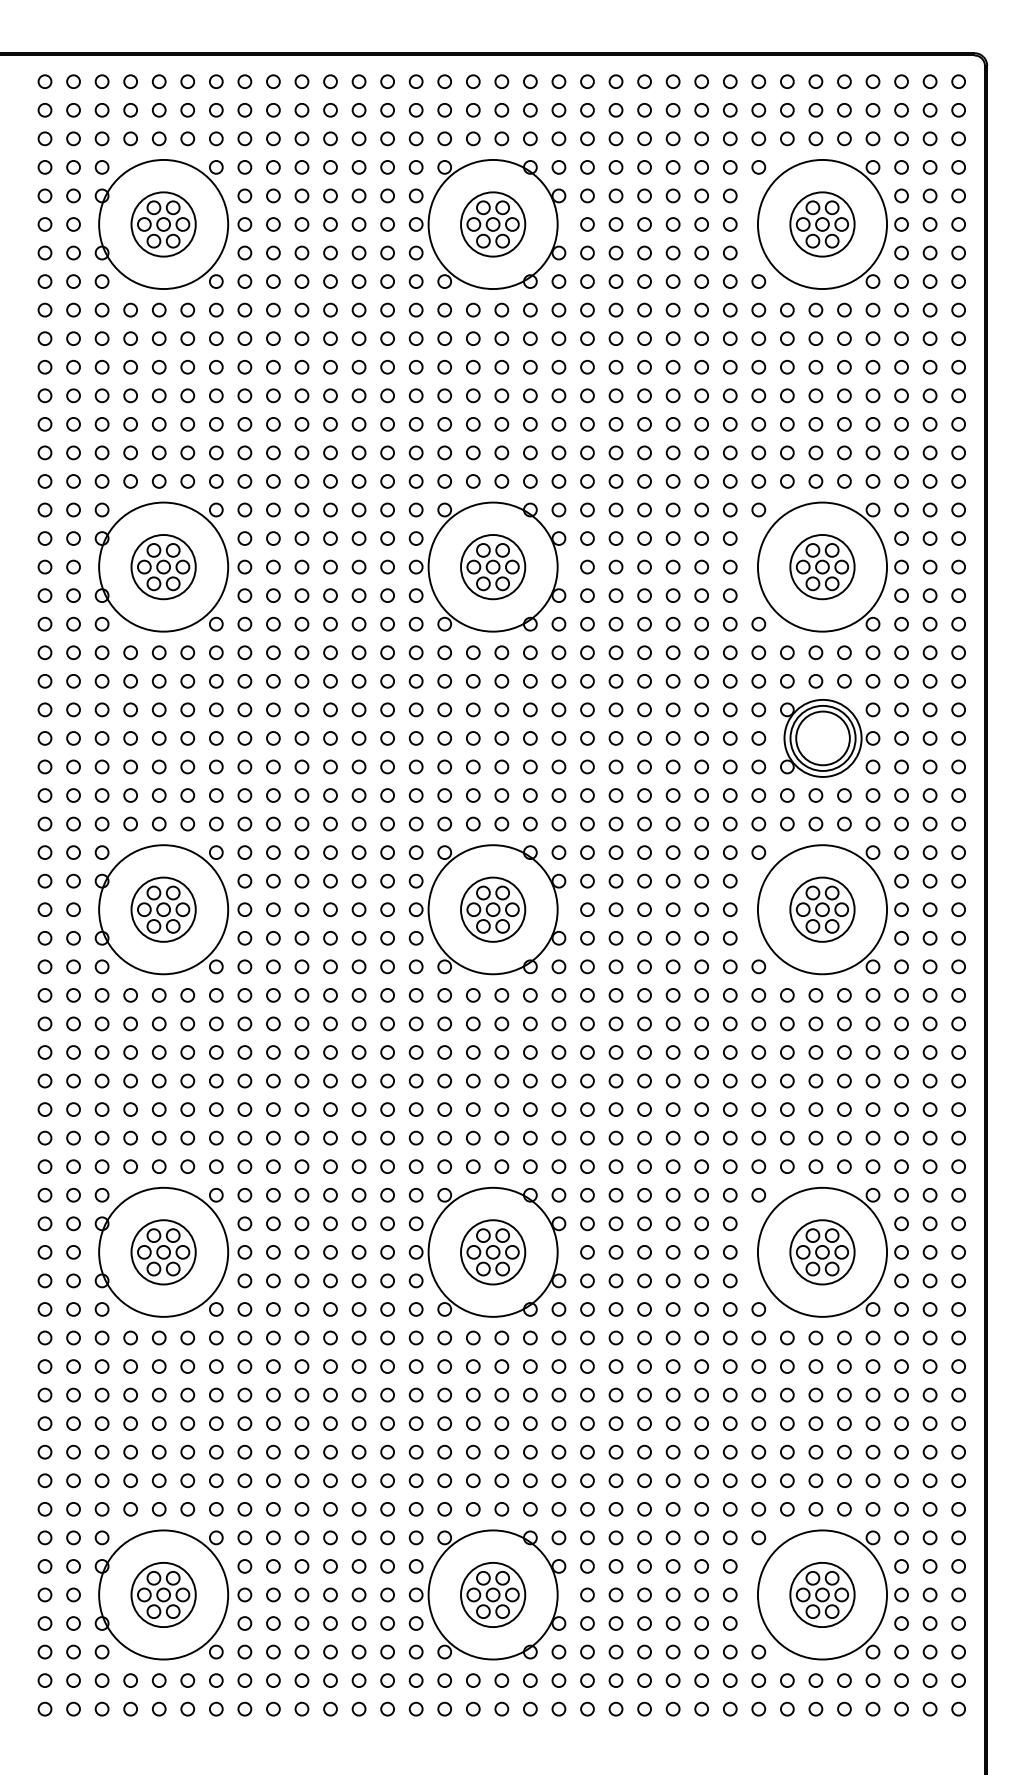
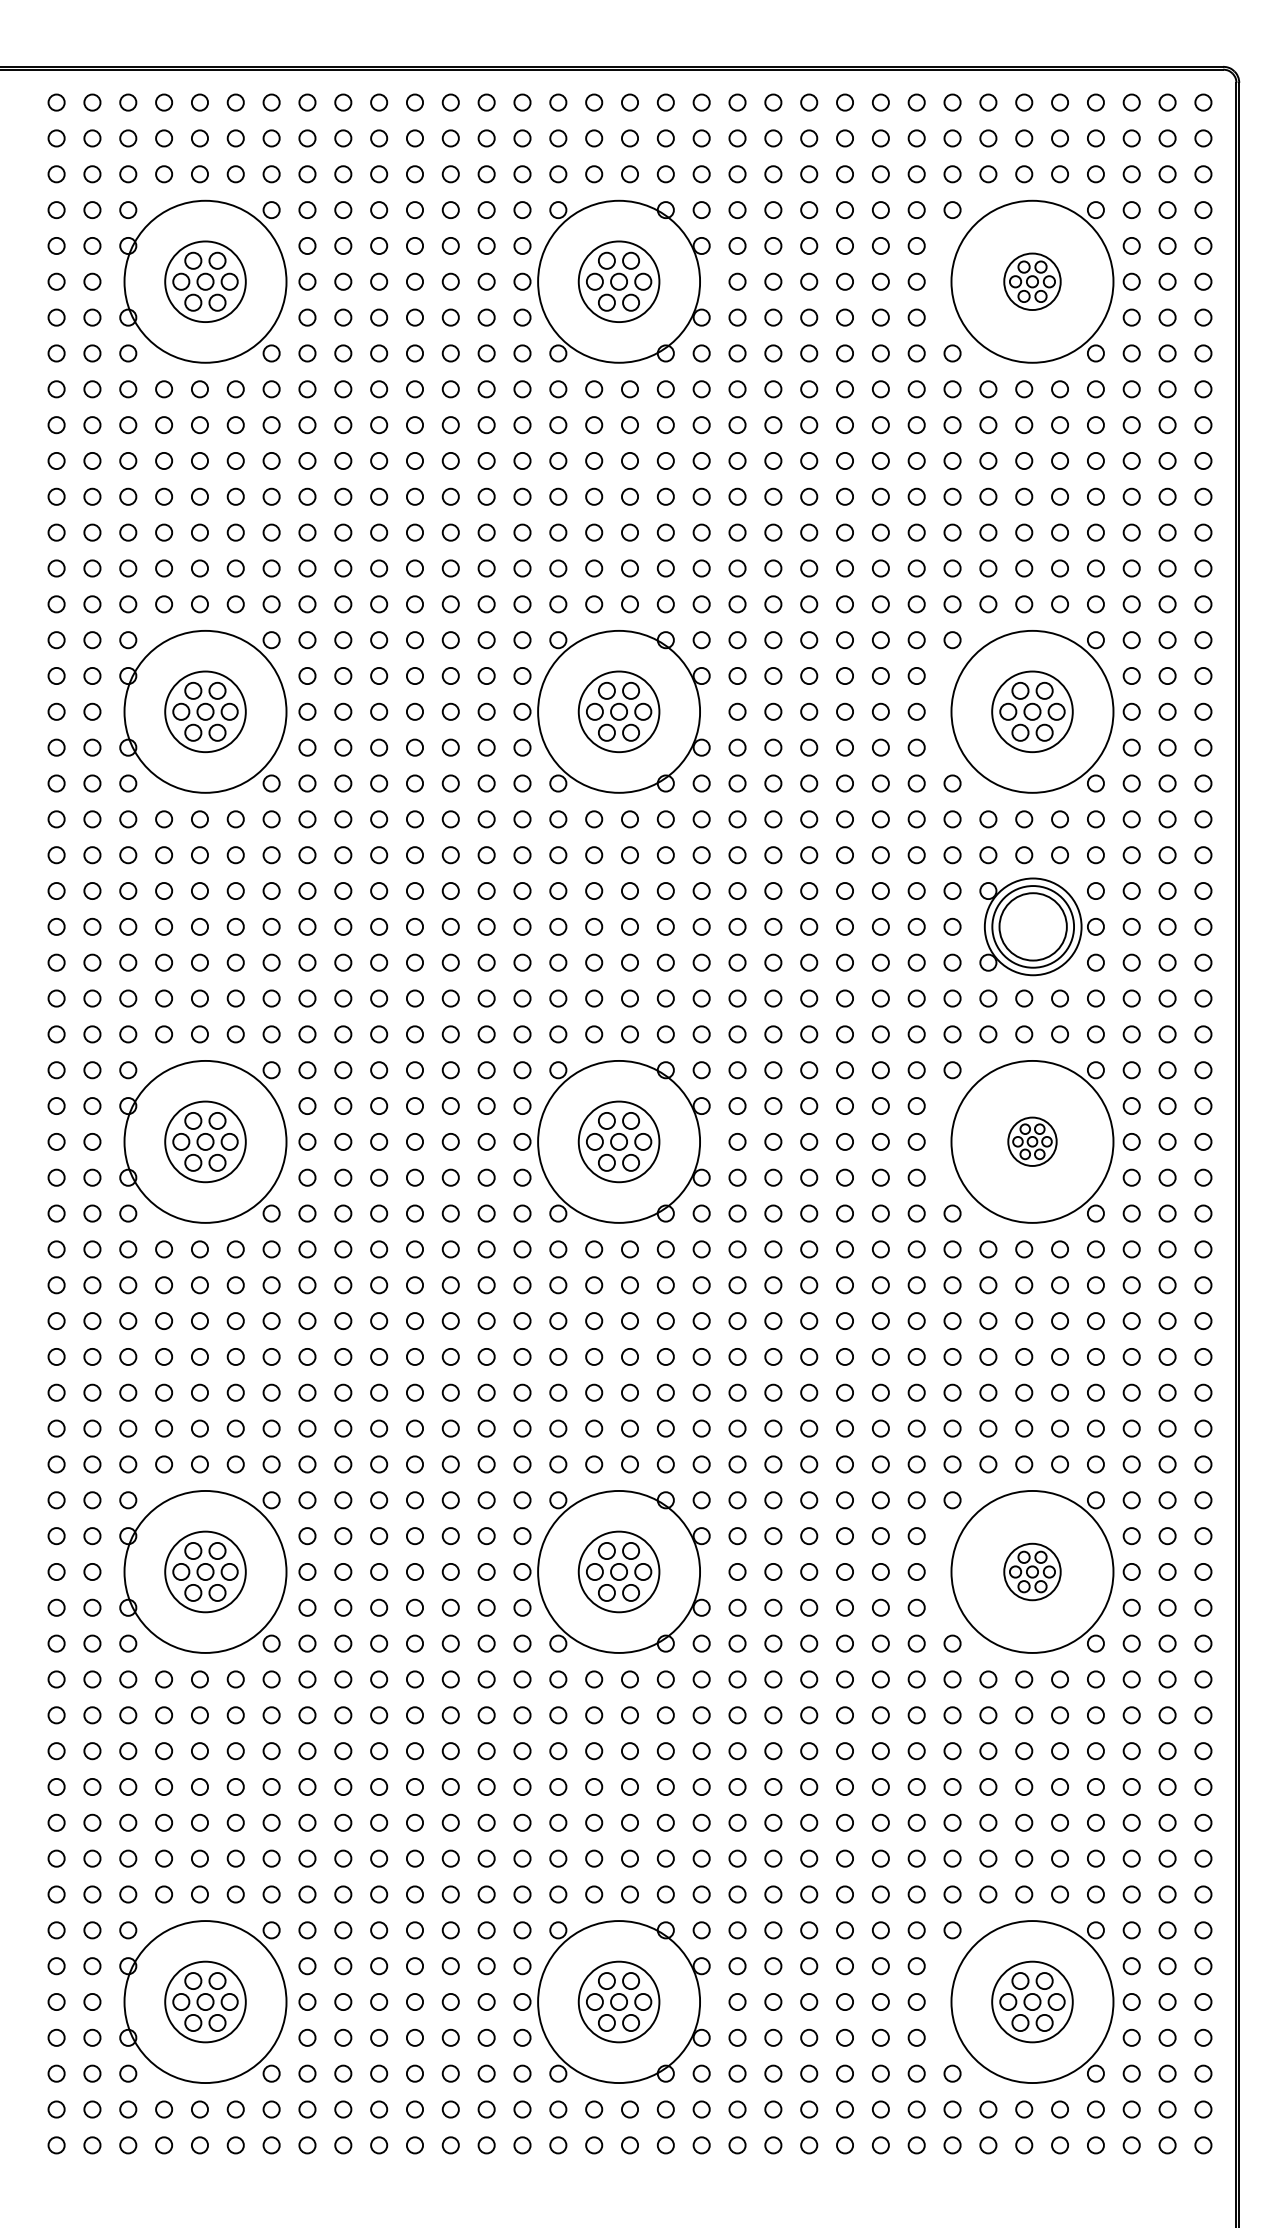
part: (822, 224) -> (1032, 281), size x0.7
part: (822, 909) -> (1032, 1141), size x0.6
part: (822, 1252) -> (1032, 1572), size x0.7

